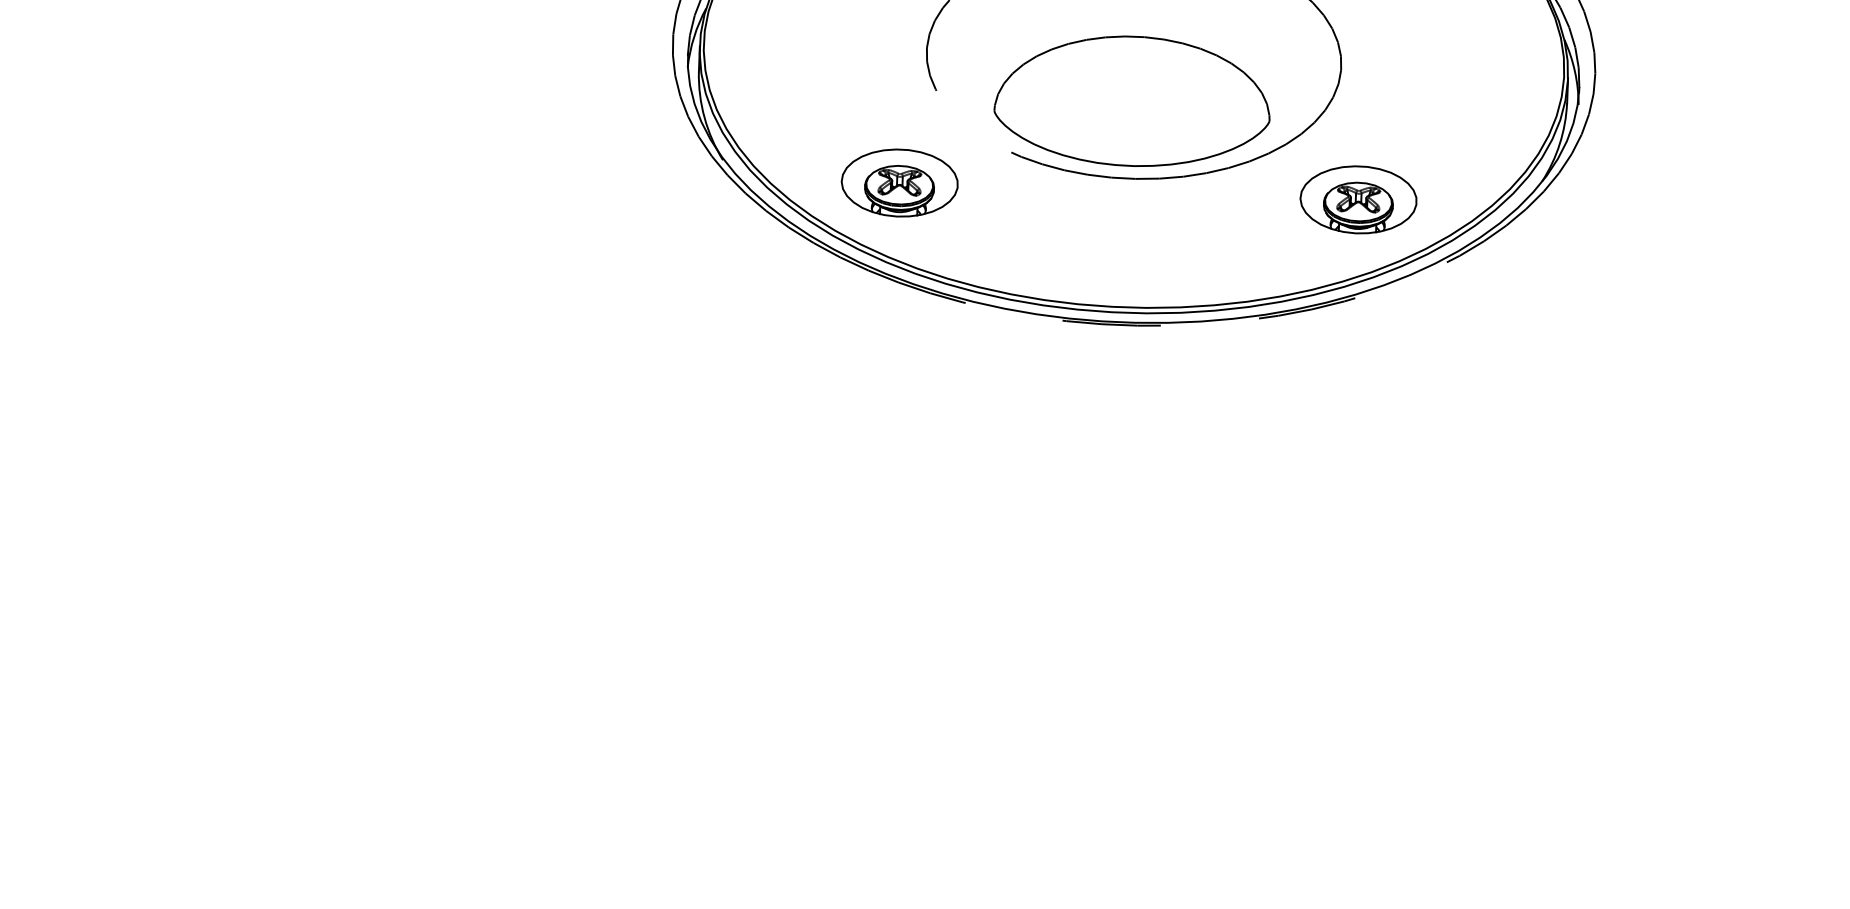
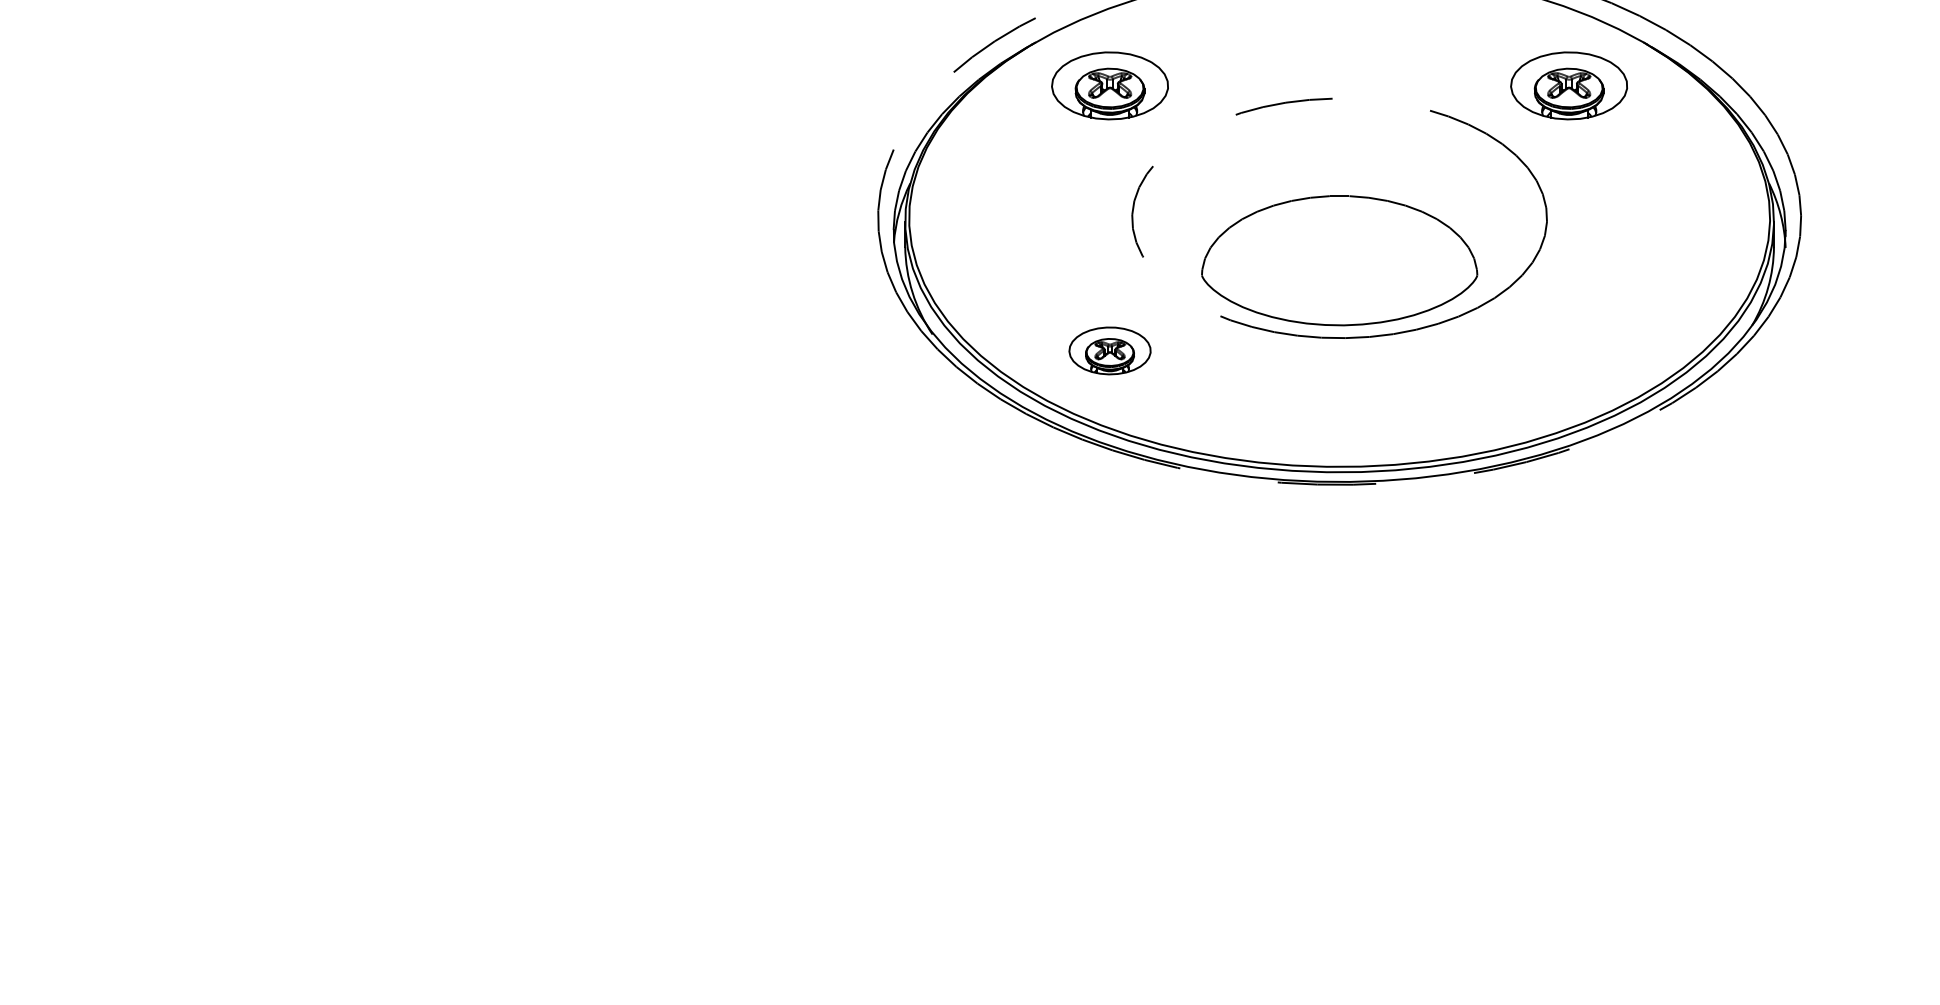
part: (899, 182) -> (1109, 350), size x0.7
part: (1357, 199) -> (1568, 350), removed

